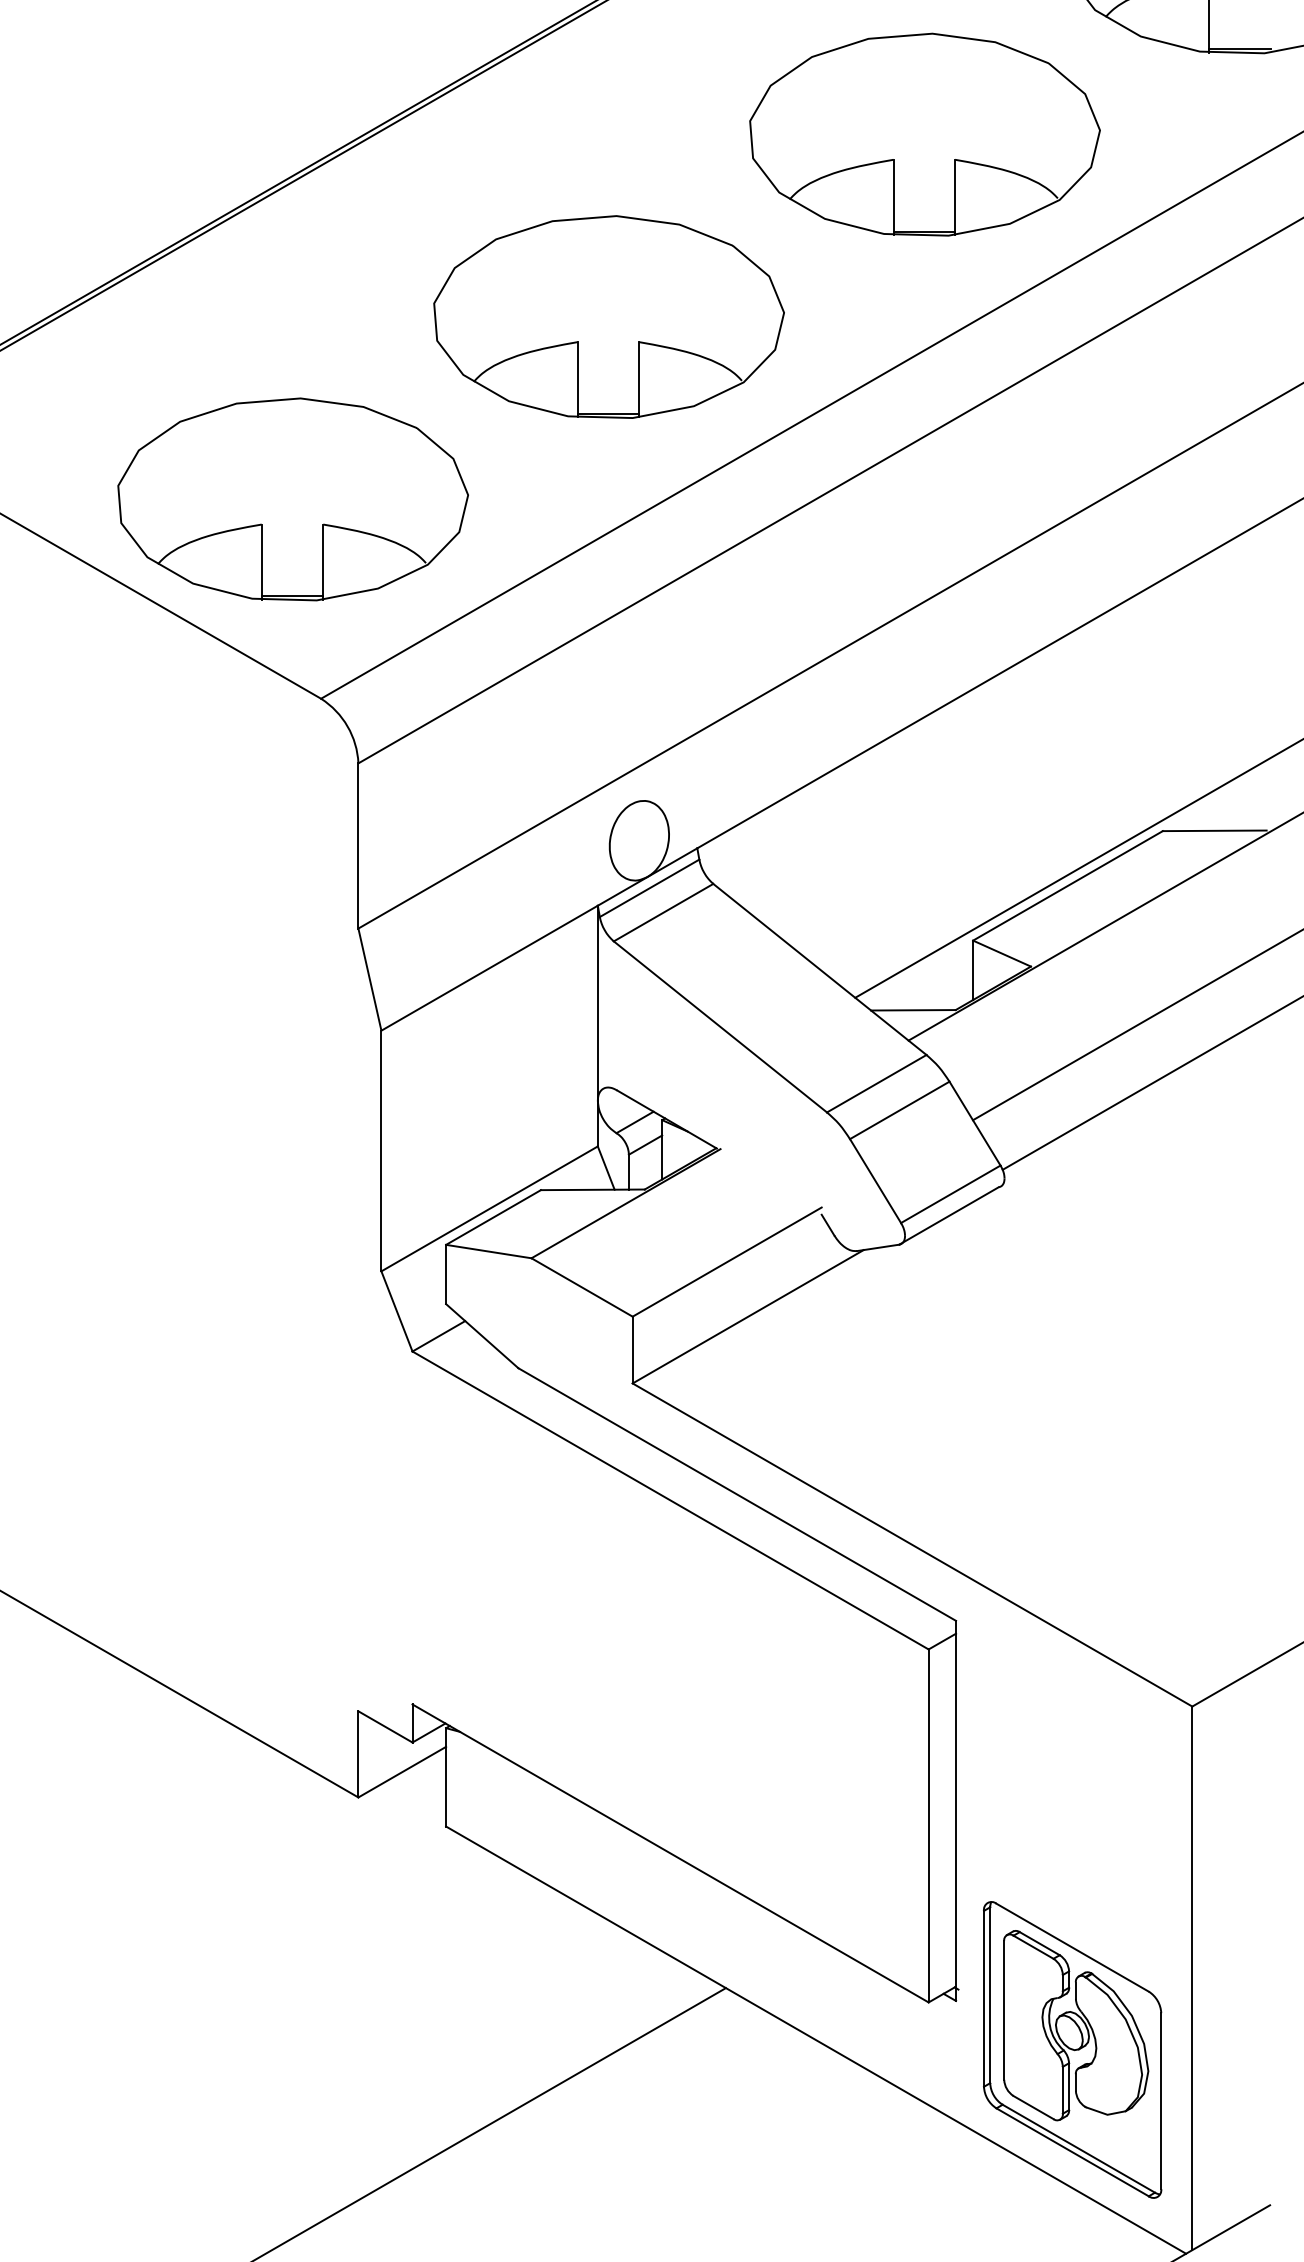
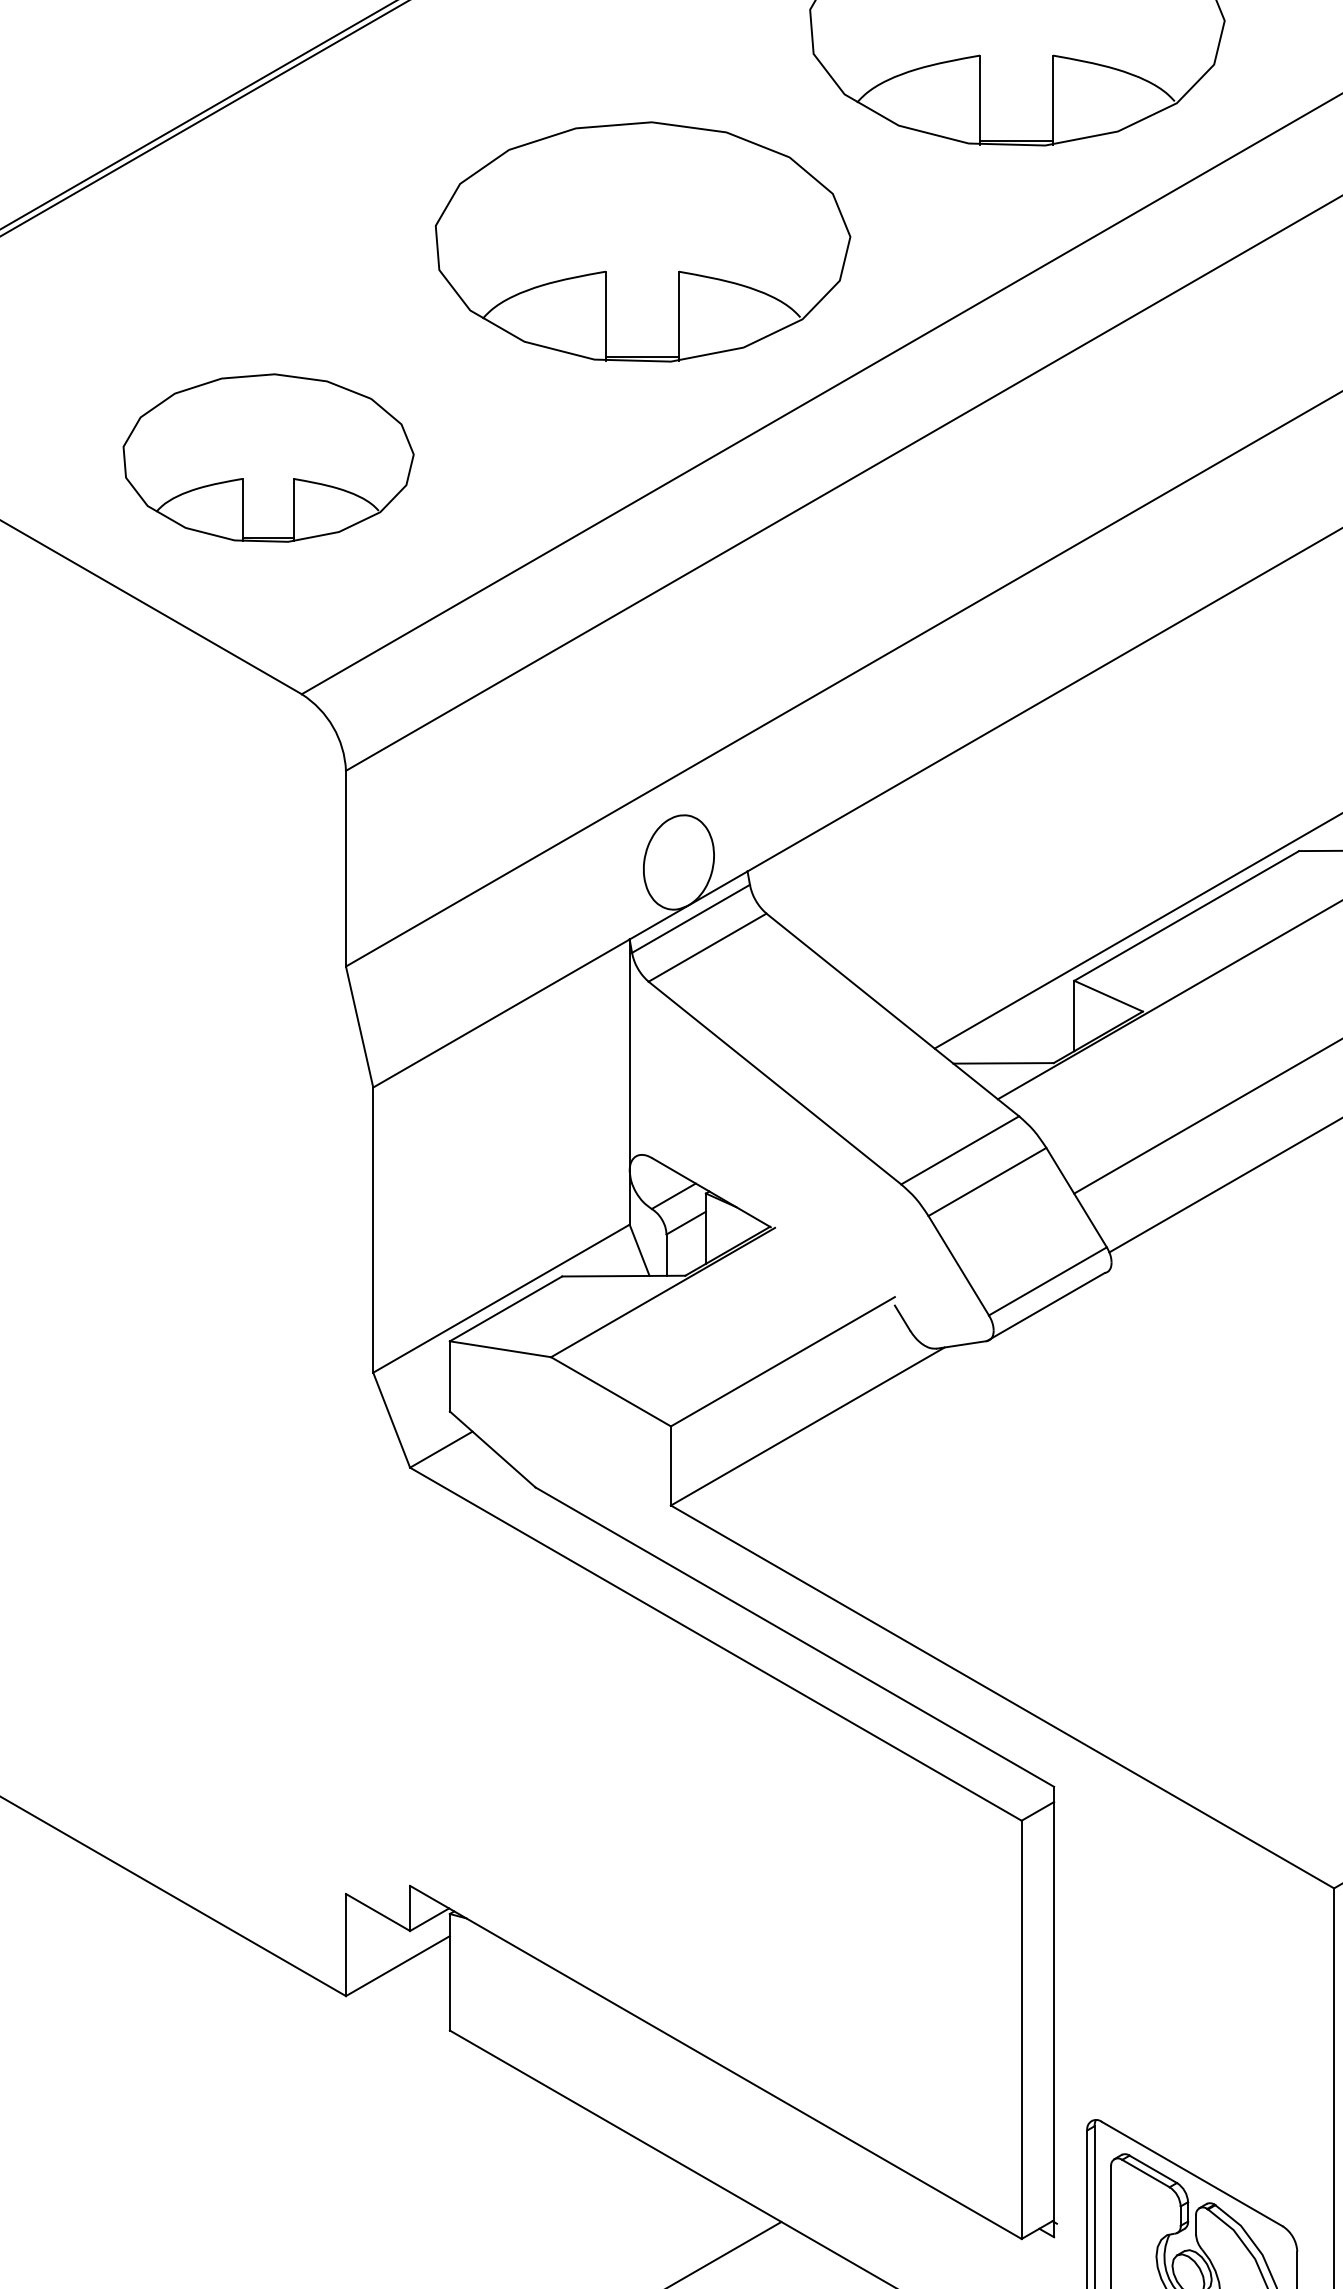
part: (292, 499) -> (267, 458), size x0.7

